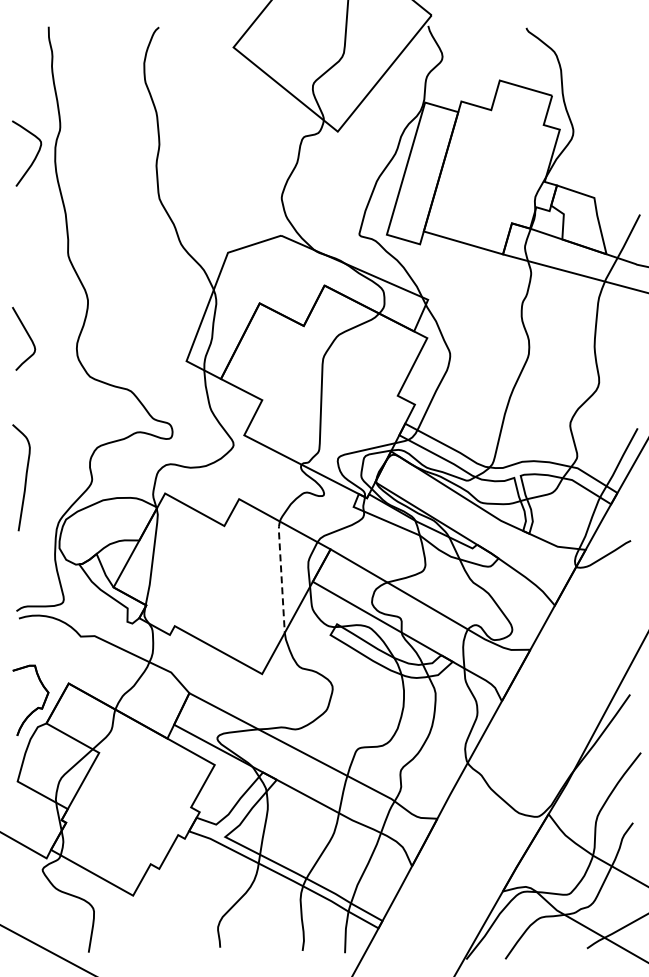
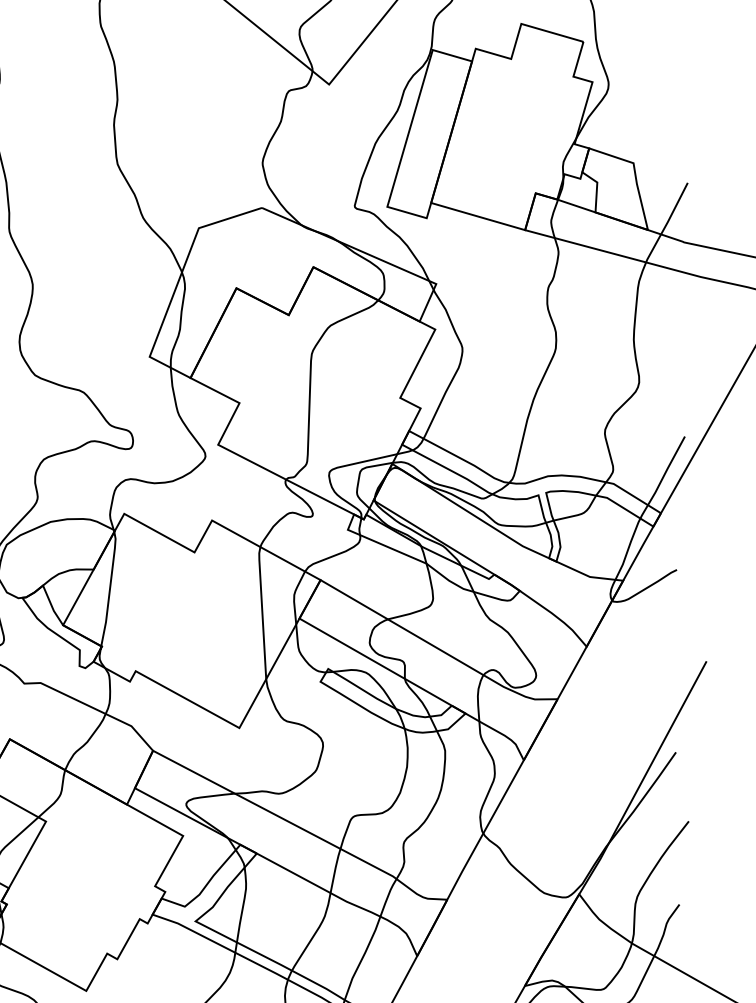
line: (281, 576) -> (262, 612), dashed -> solid

